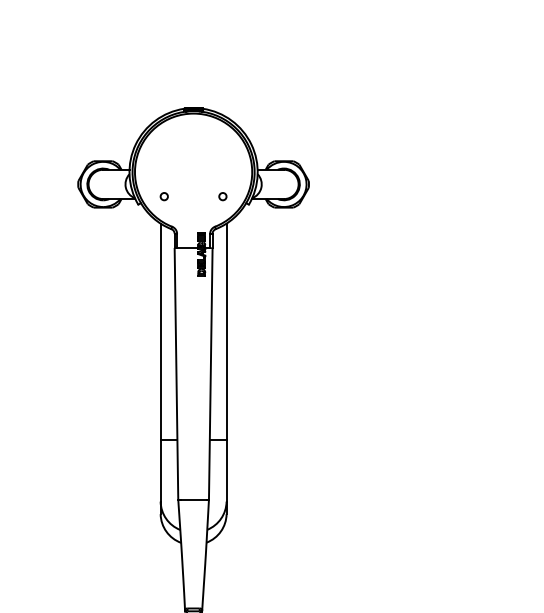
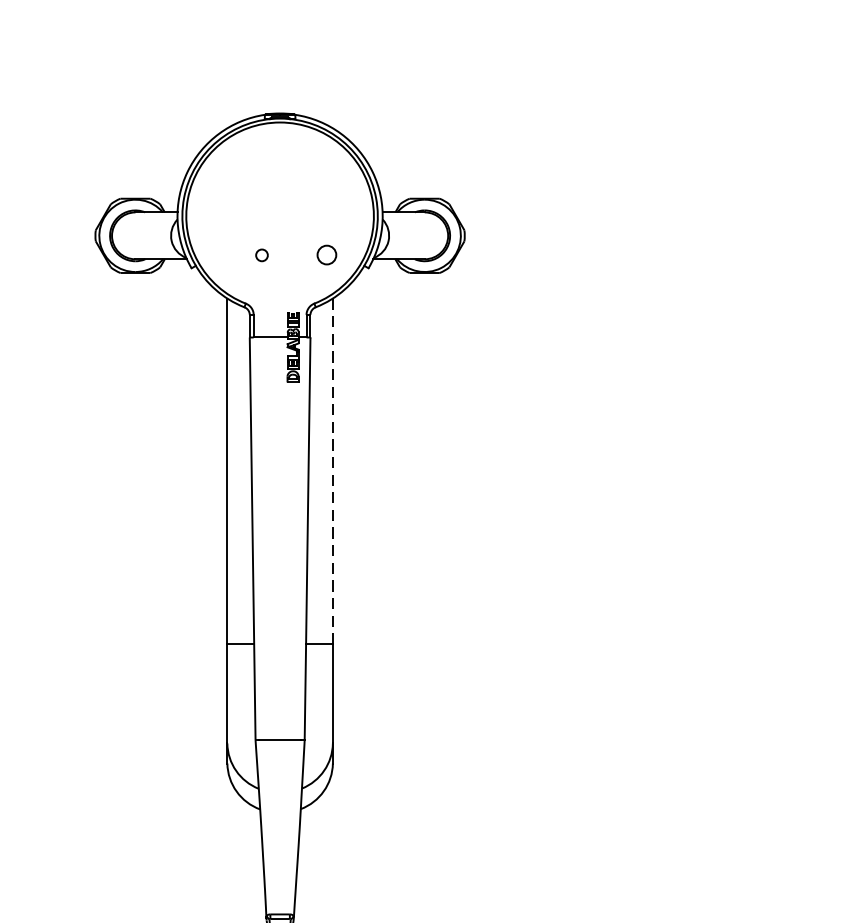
circle: (163, 196) -> (260, 255), moved
circle: (222, 196) -> (326, 255), size x1.6
line: (226, 331) -> (332, 471), solid -> dashed

